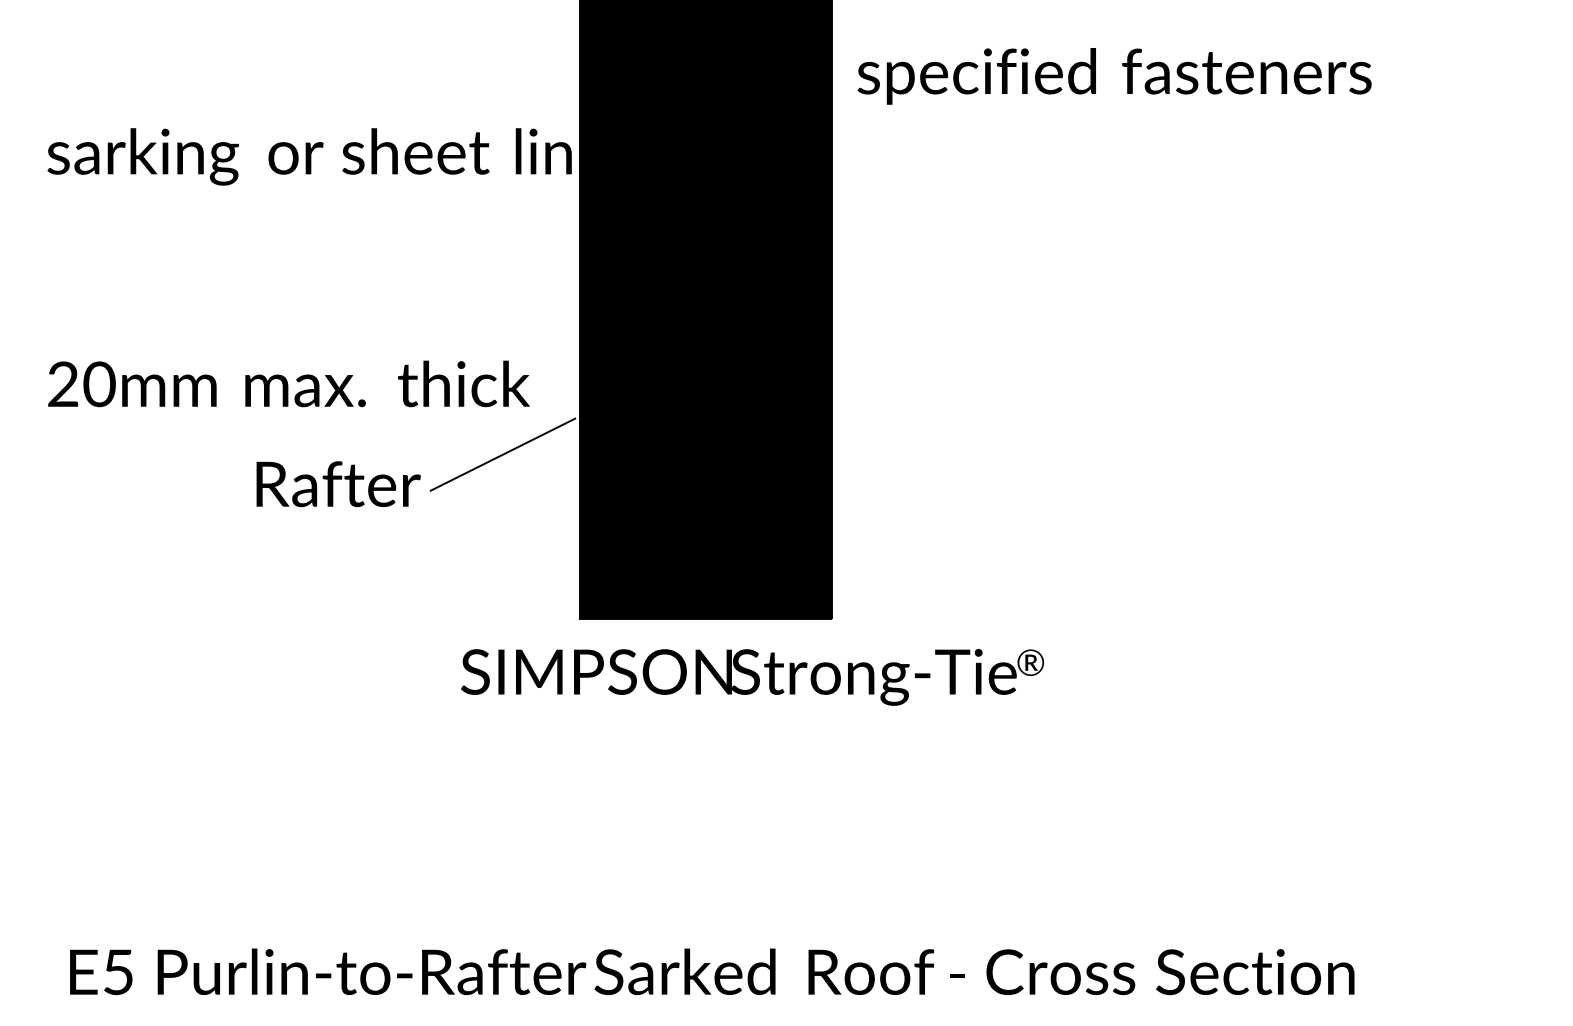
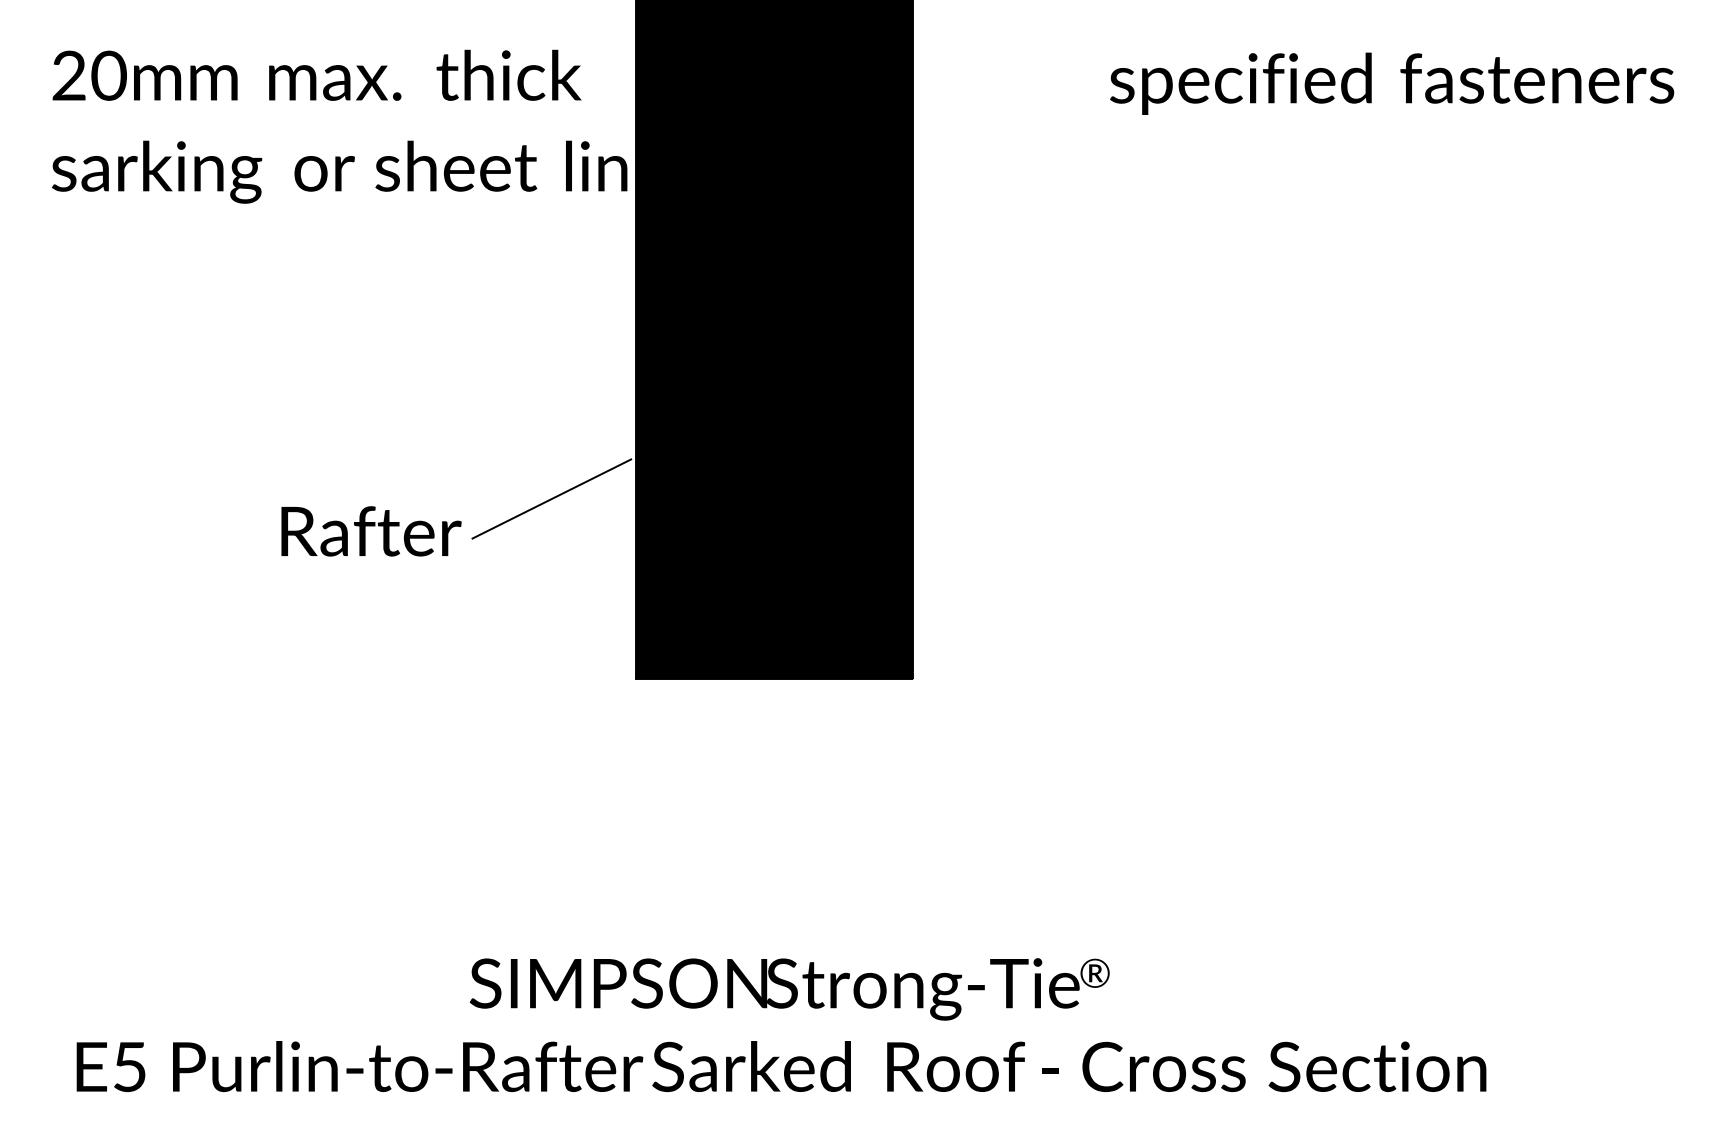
text: (1114, 76) -> (1392, 83), moved
text: (288, 383) -> (316, 74), moved
text: (752, 677) -> (789, 989), moved

